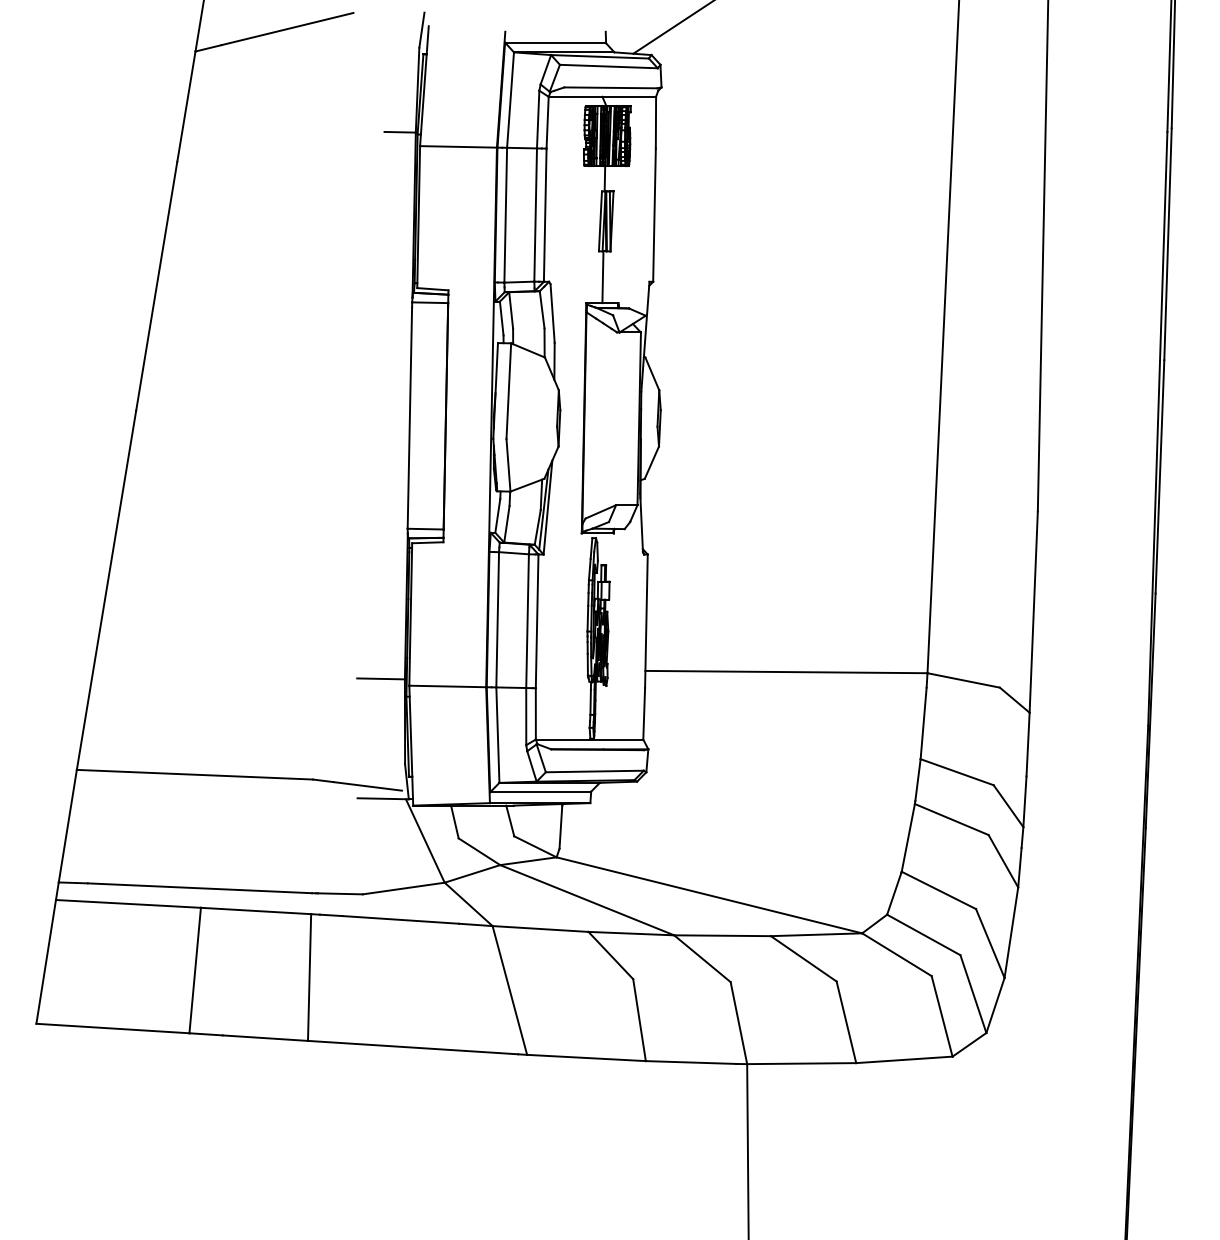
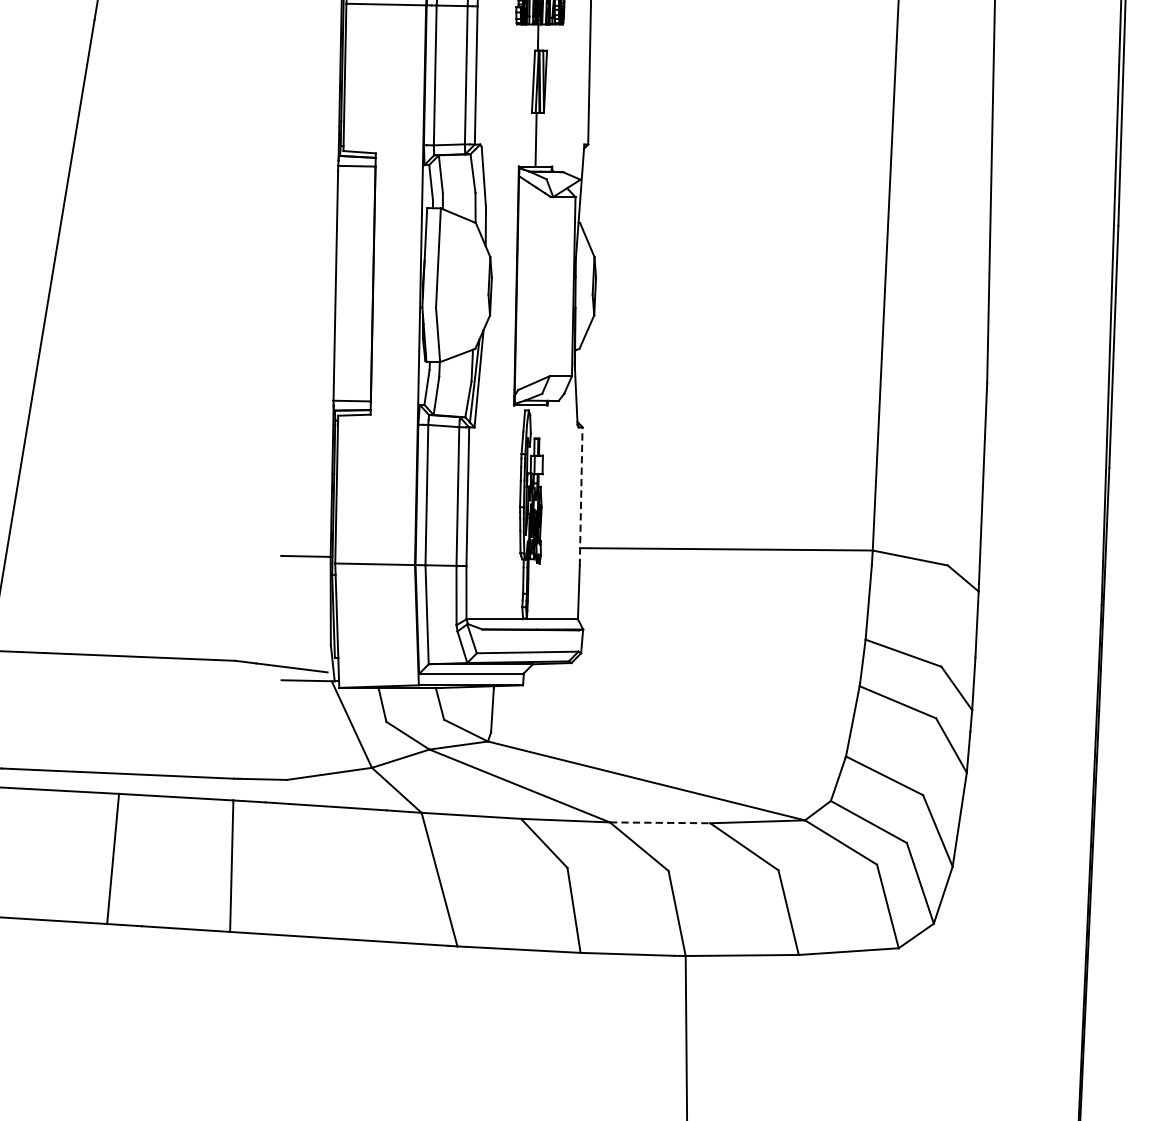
line: (646, 621) -> (581, 496), solid -> dashed
line: (723, 935) -> (661, 822), solid -> dashed

